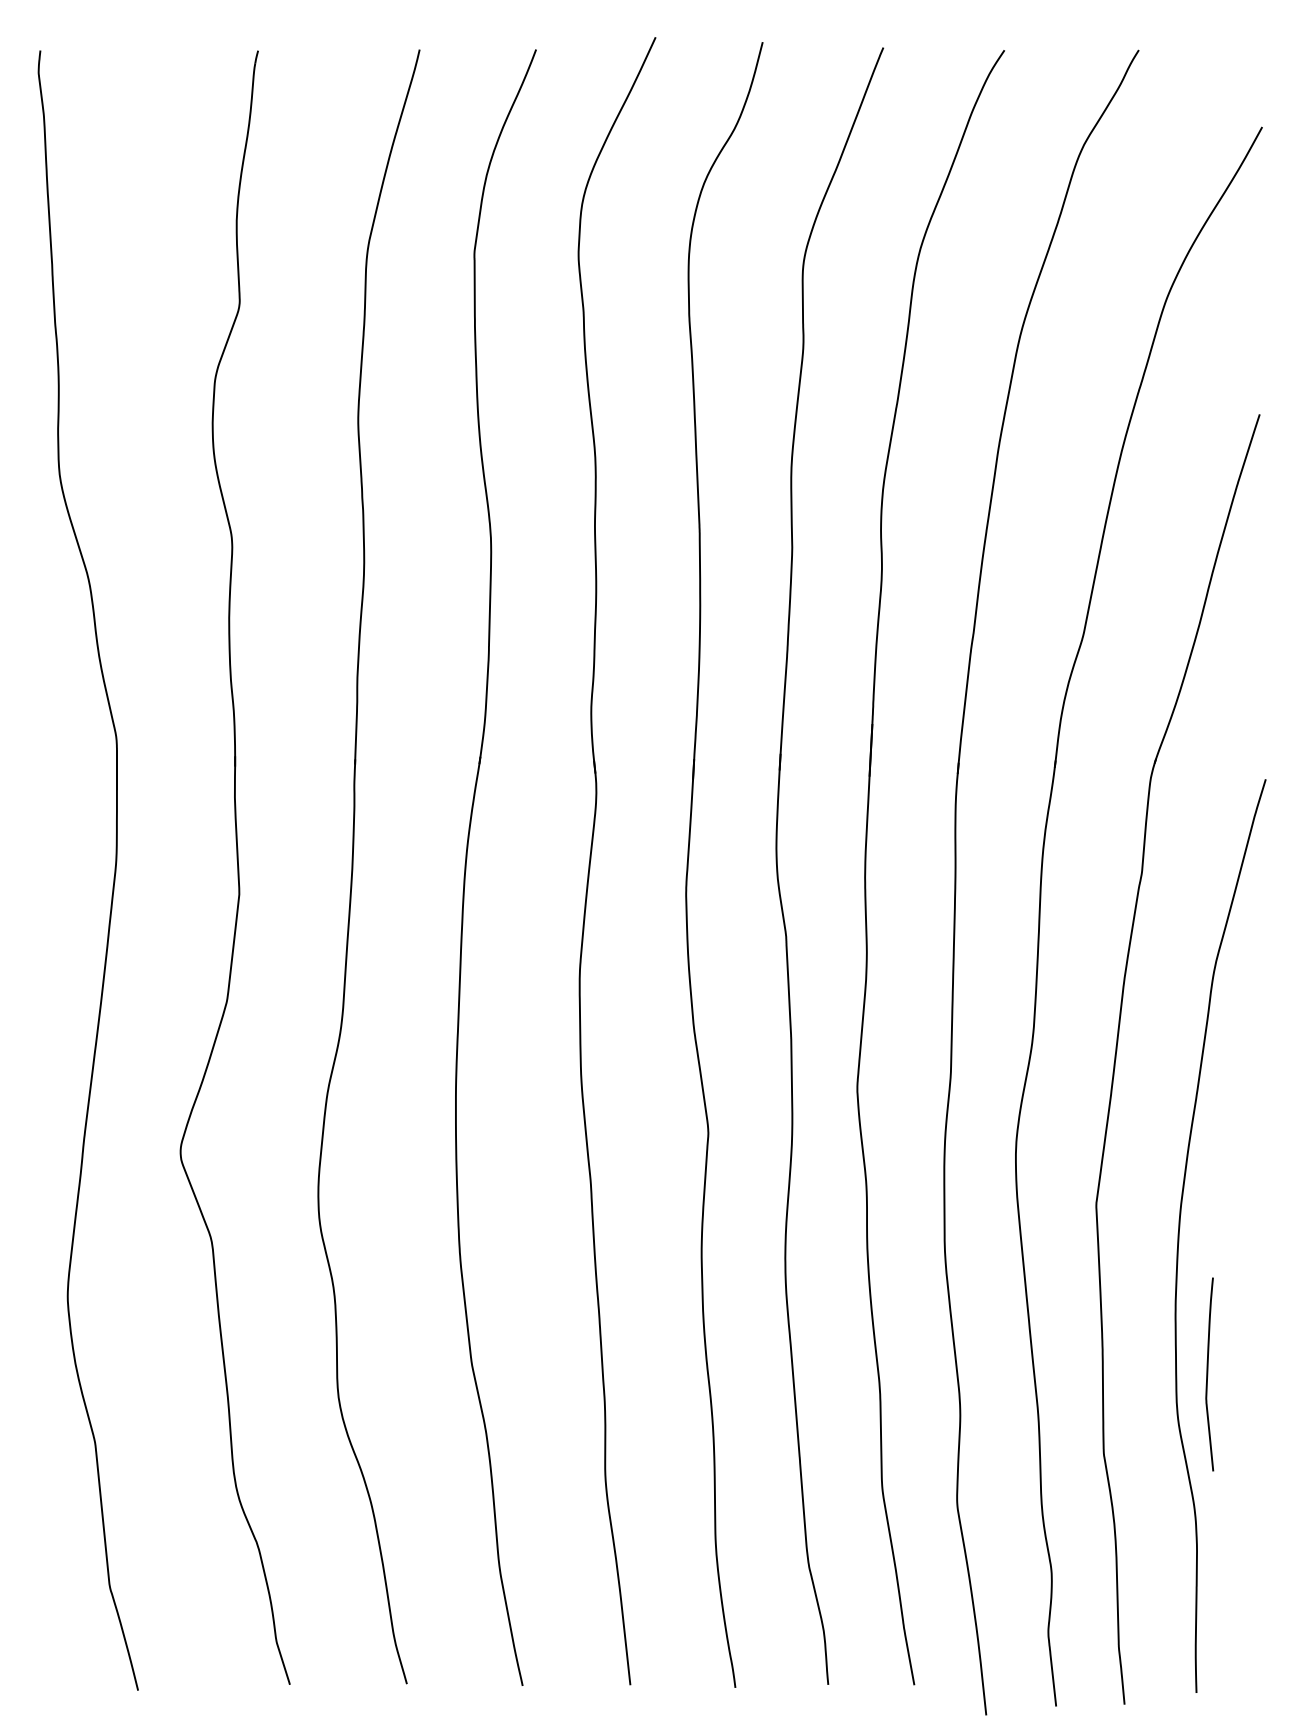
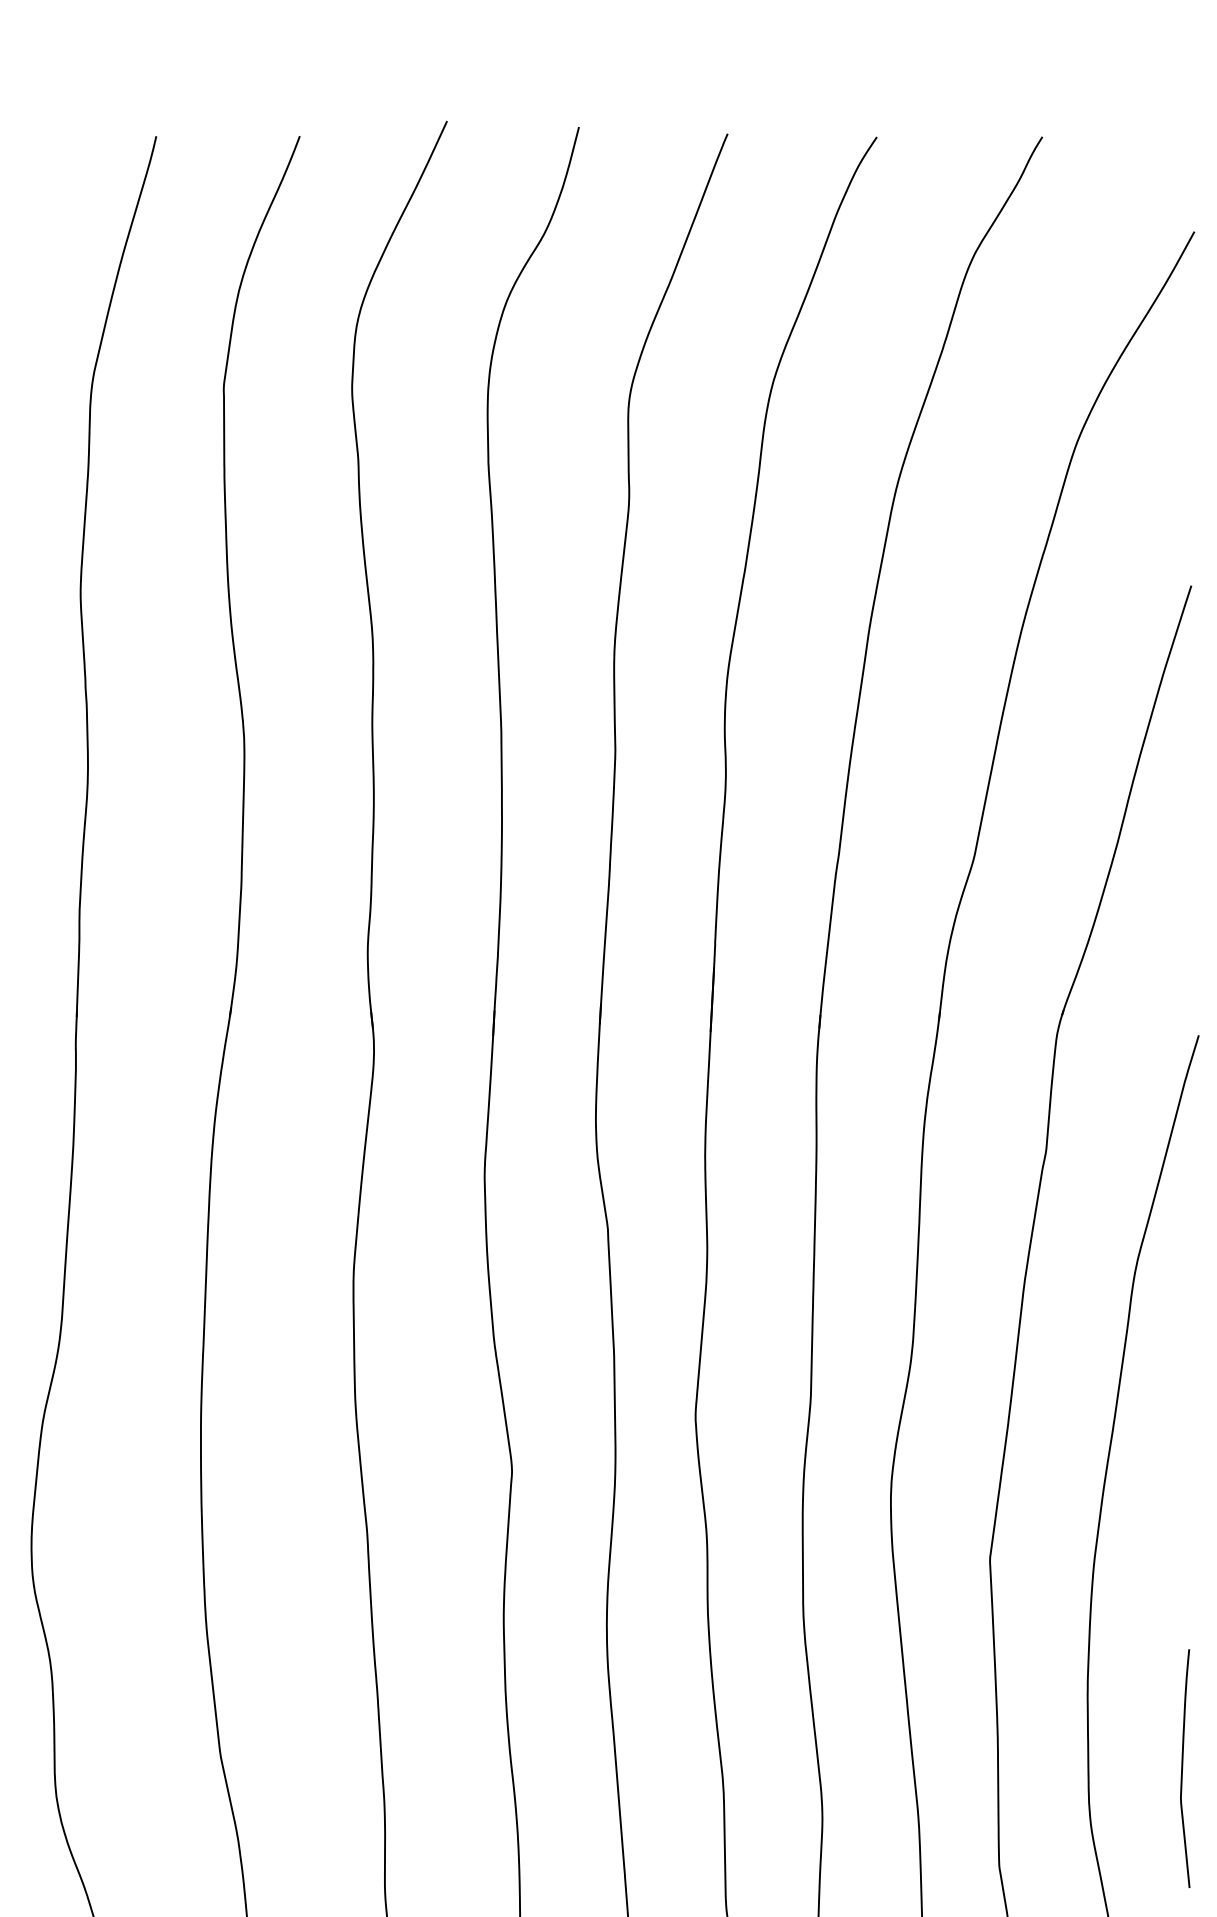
curve: (1208, 1374) -> (1183, 1768), moved

